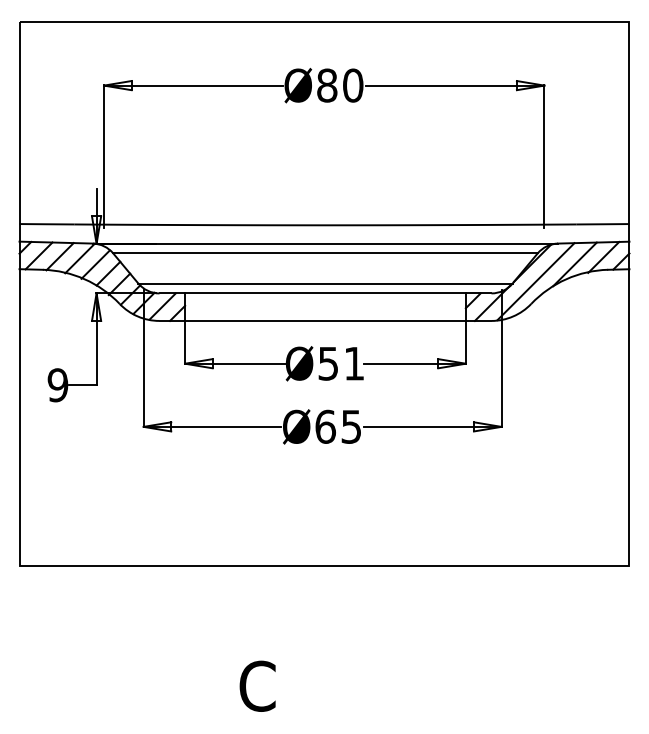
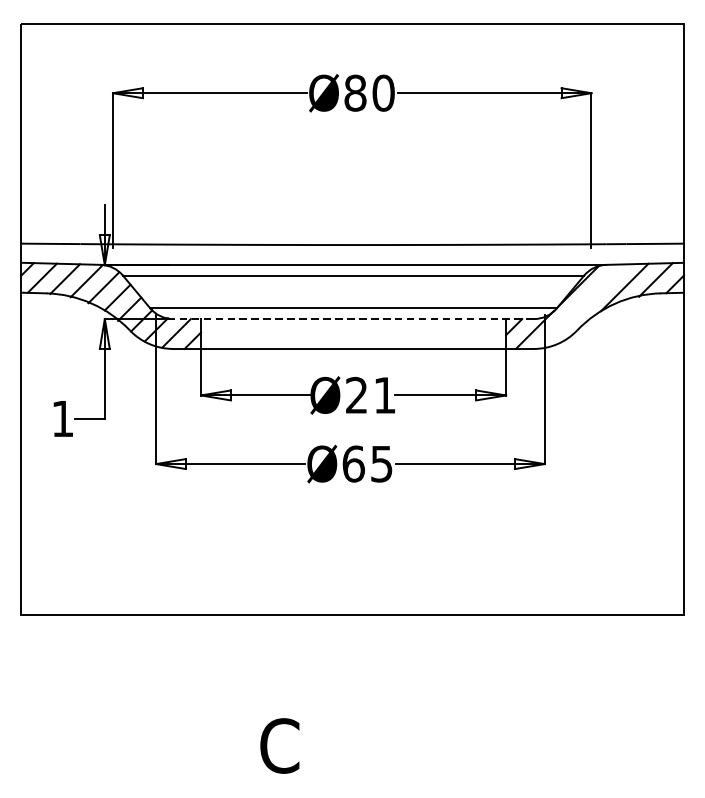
line: (535, 281) -> (581, 306), removed
line: (325, 293) -> (353, 319), solid -> dashed
text: (327, 363) -> (355, 395), Ø51 -> Ø21
text: (57, 385) -> (62, 419), 9 -> 1

